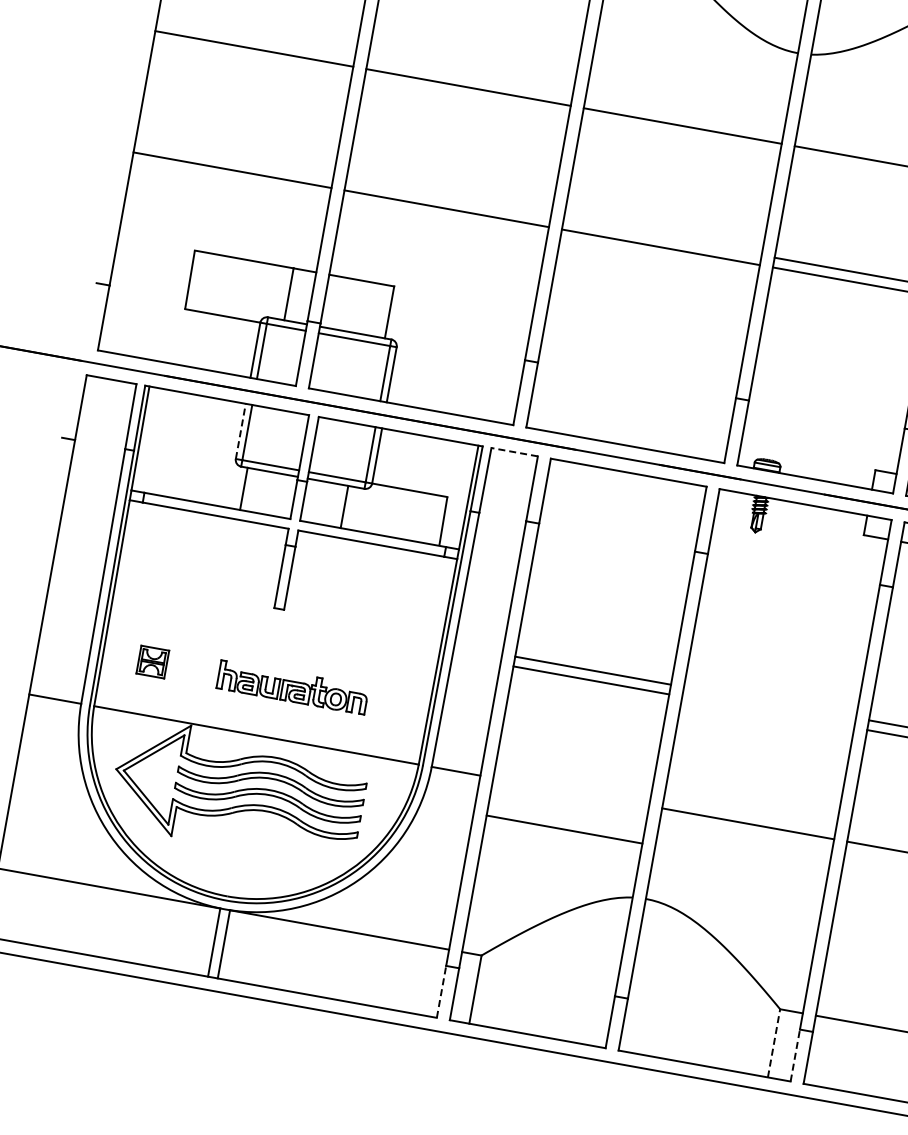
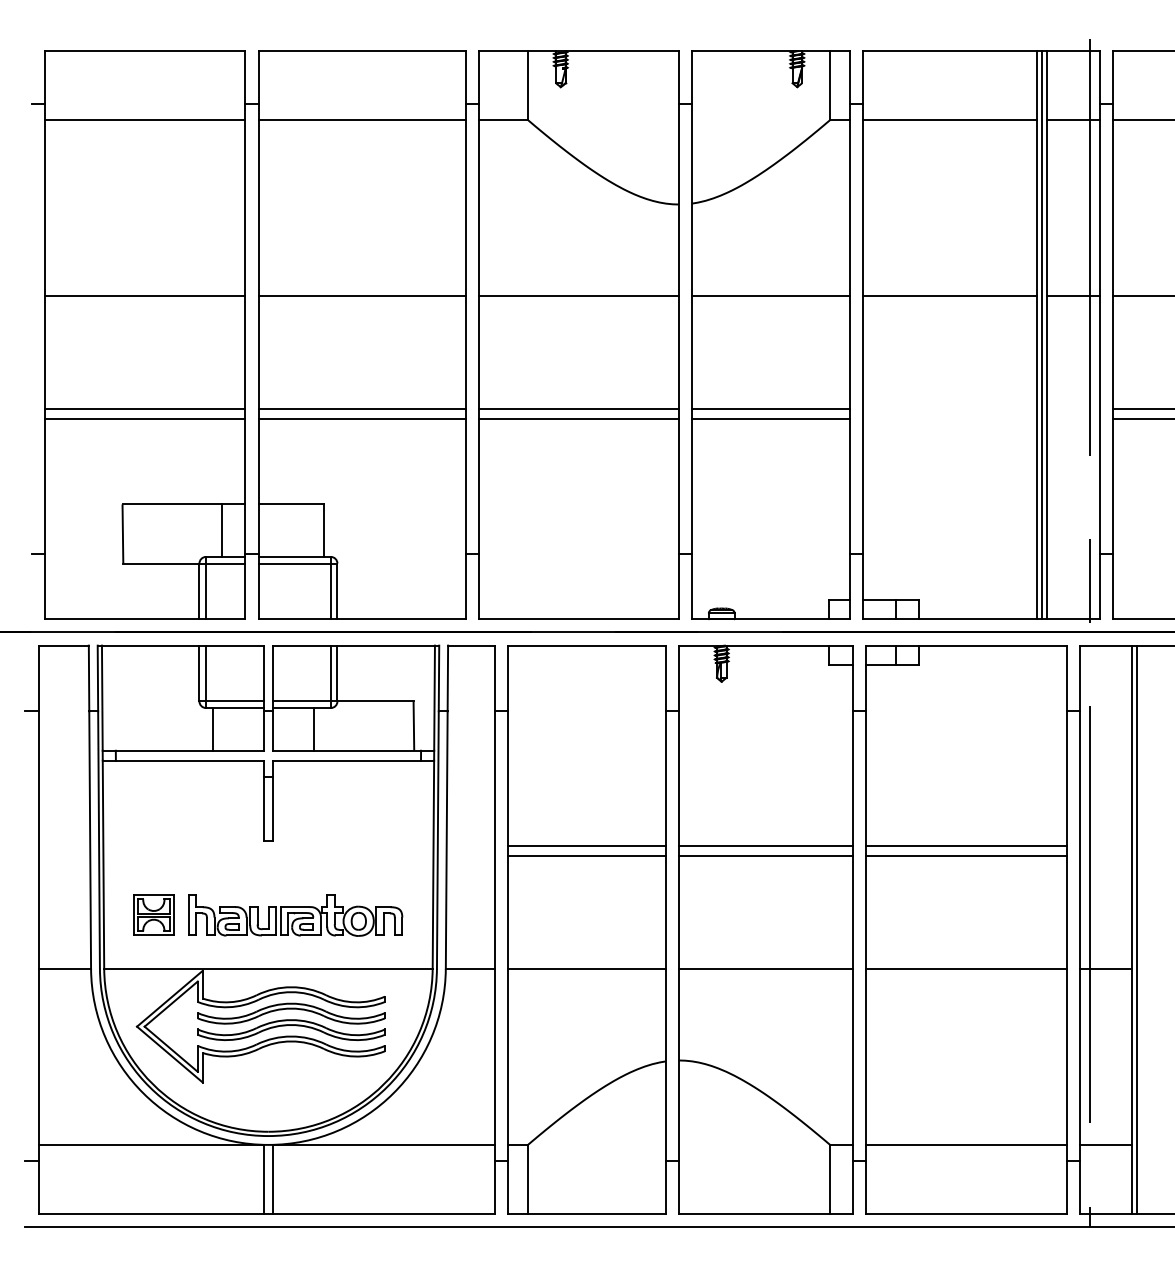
line: (234, 160) -> (145, 409), added
line: (447, 199) -> (361, 409), added
line: (662, 237) -> (578, 409), added
line: (240, 431) -> (199, 673), dashed -> solid
line: (514, 452) -> (471, 645), dashed -> solid
part: (152, 661) -> (153, 914), size x1.43
part: (292, 687) -> (295, 915), size x1.43
line: (770, 703) -> (766, 846), added
line: (768, 711) -> (766, 855), added
line: (564, 829) -> (586, 968), moved
line: (441, 991) -> (495, 1187), dashed -> solid
line: (774, 1042) -> (830, 1178), dashed -> solid
line: (795, 1055) -> (853, 1187), dashed -> solid

